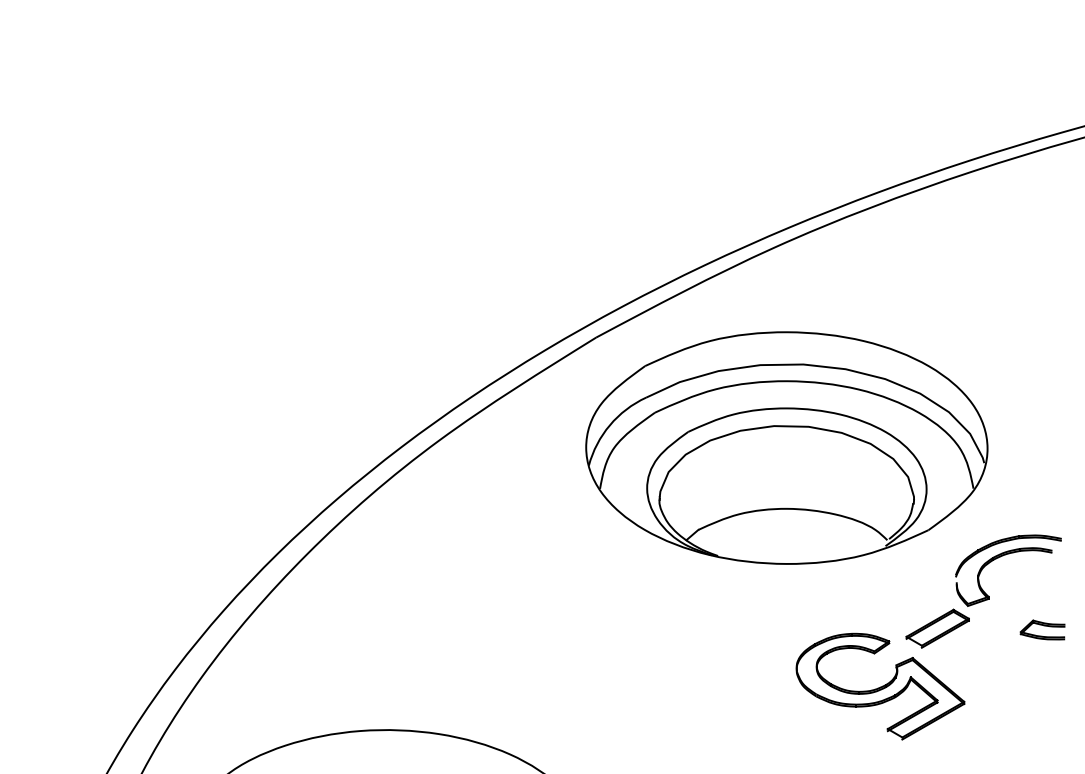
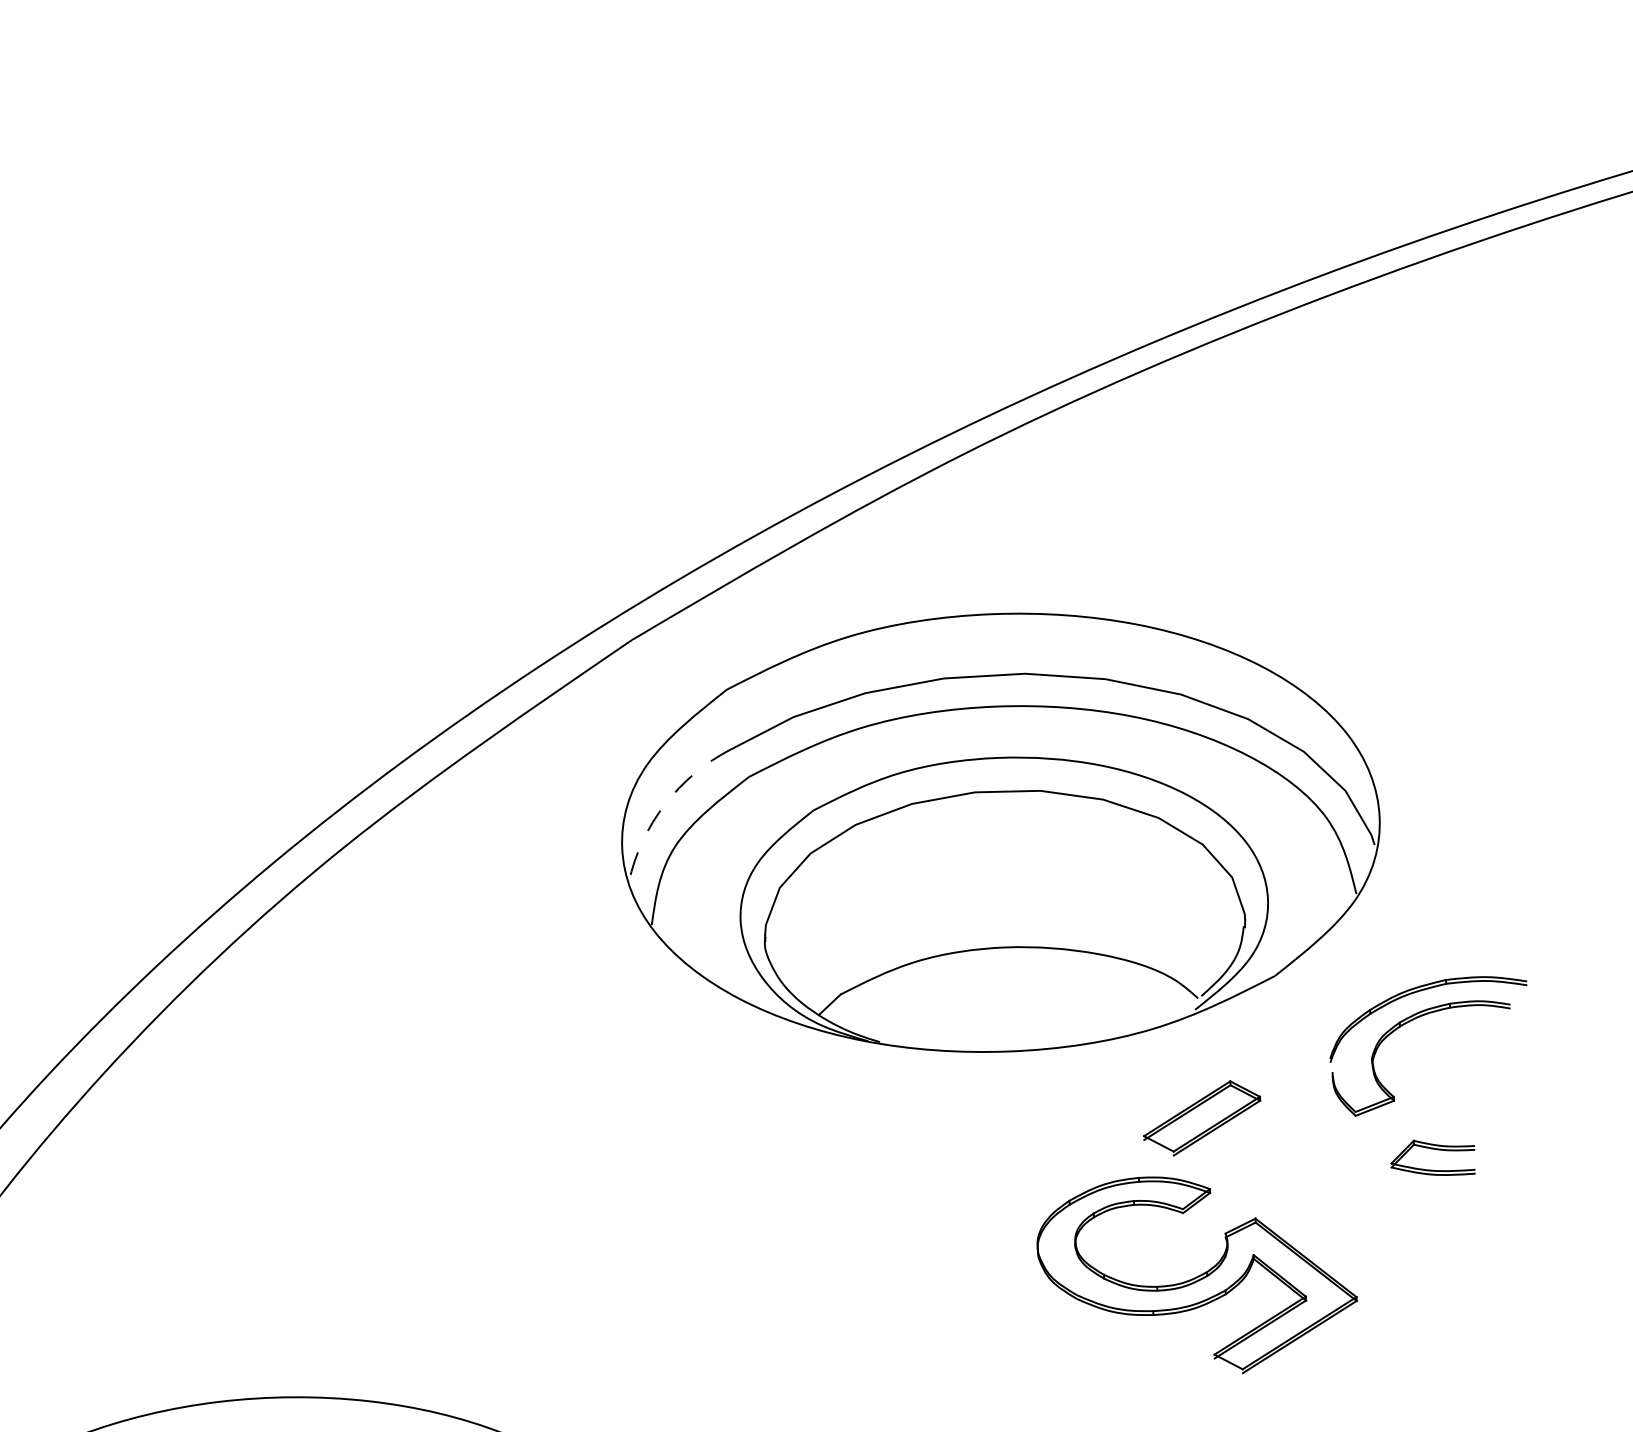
arc: (609, 425) -> (664, 804), solid -> dashed
part: (937, 628) -> (1201, 1117), moved
part: (1042, 629) -> (1432, 1156), moved

